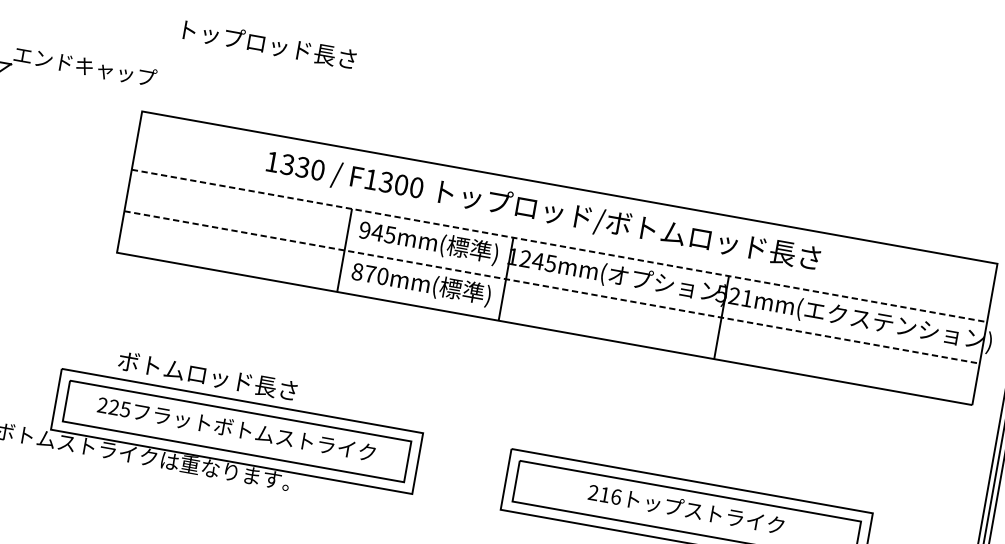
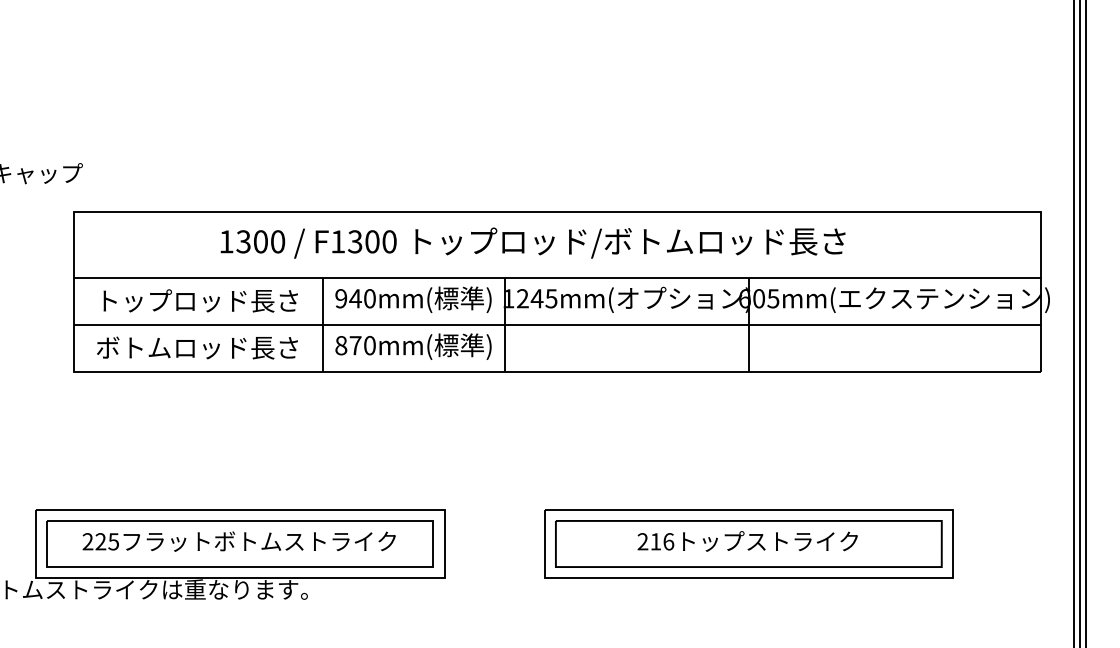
text: (269, 44) -> (200, 300), moved
text: (302, 167) -> (260, 241), 1330 -> 1300
text: (389, 234) -> (369, 298), 945mm( -> 940mm(
line: (559, 245) -> (557, 277), dashed -> solid
line: (552, 287) -> (557, 324), dashed -> solid
text: (734, 295) -> (758, 298), 521mm( -> 605mm(
text: (207, 375) -> (197, 347), moved

